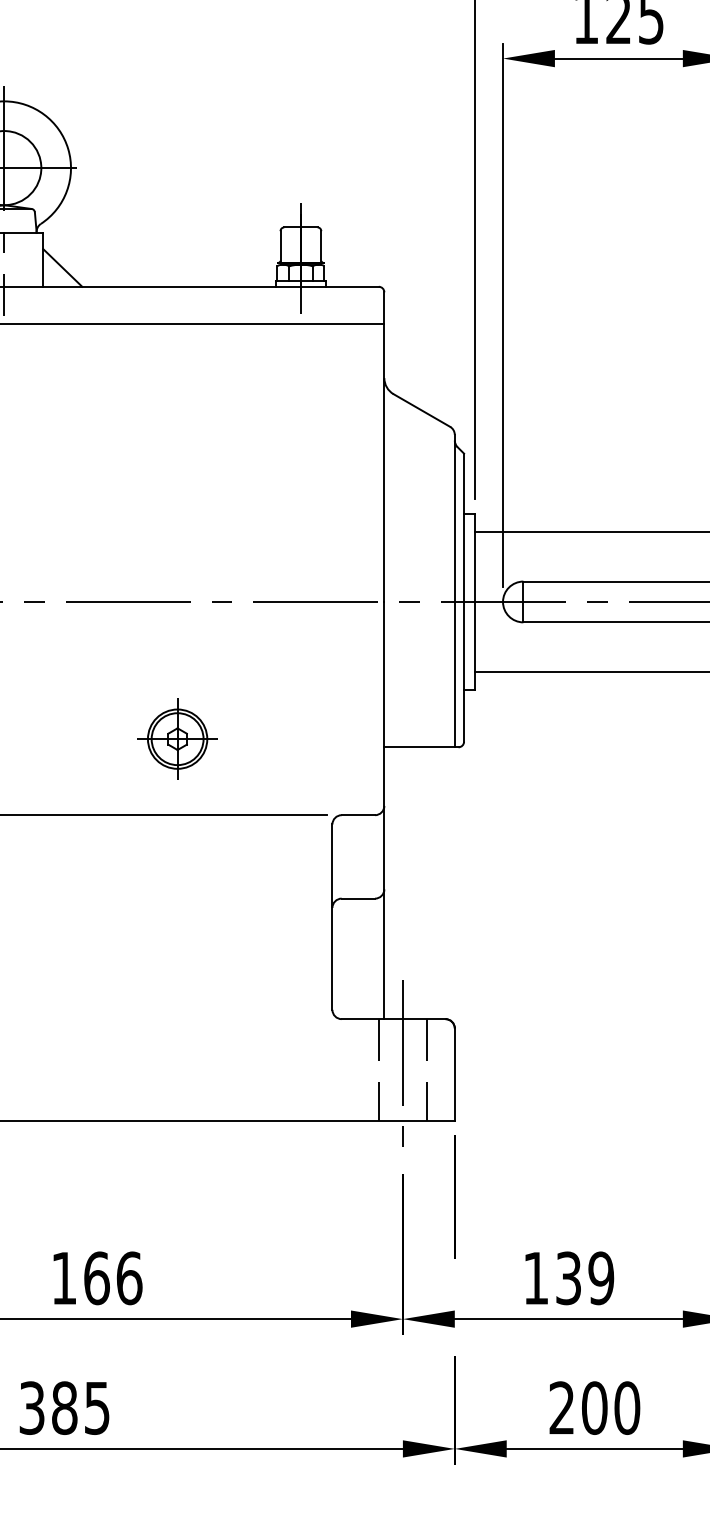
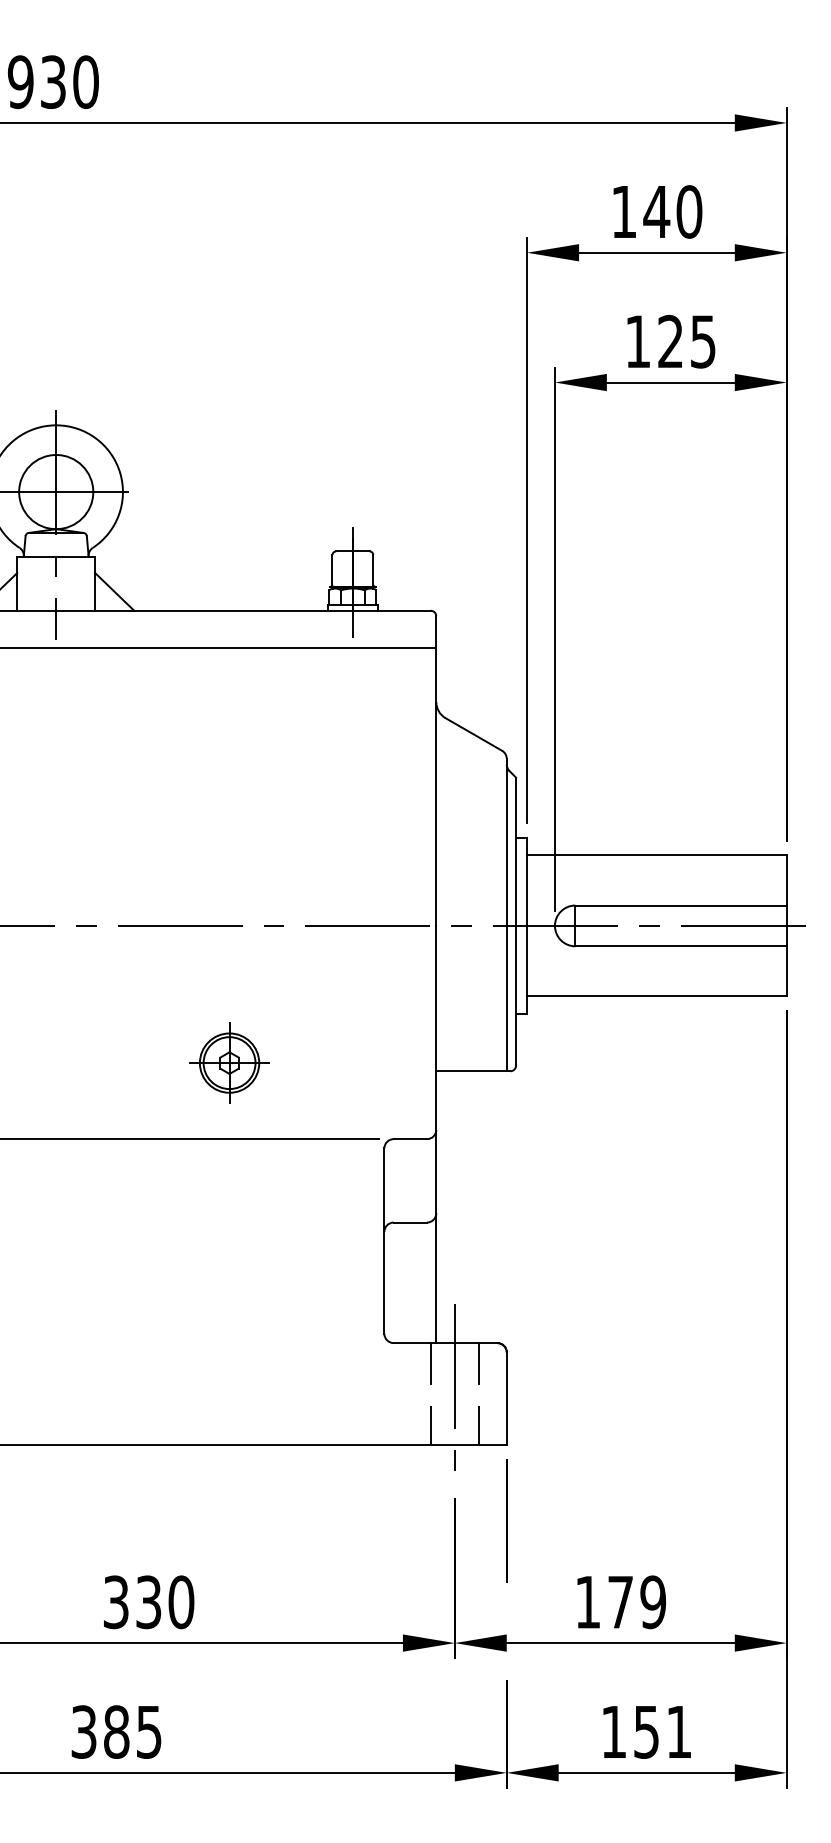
text: (97, 1278) -> (149, 1602), 166 -> 330
text: (568, 1278) -> (620, 1602), 139 -> 179
text: (594, 1407) -> (646, 1731), 200 -> 151

